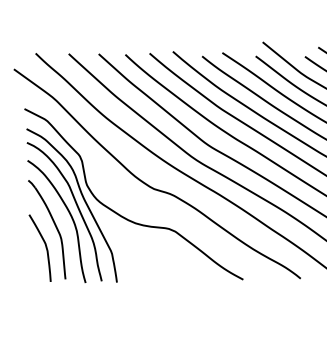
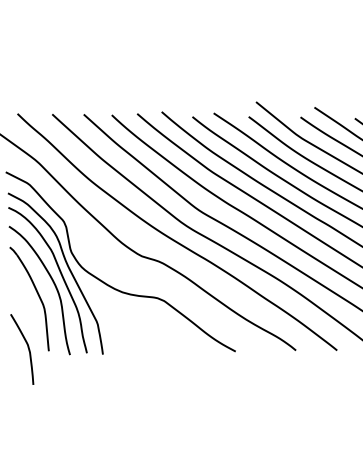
curve: (45, 246) -> (27, 347), moved

